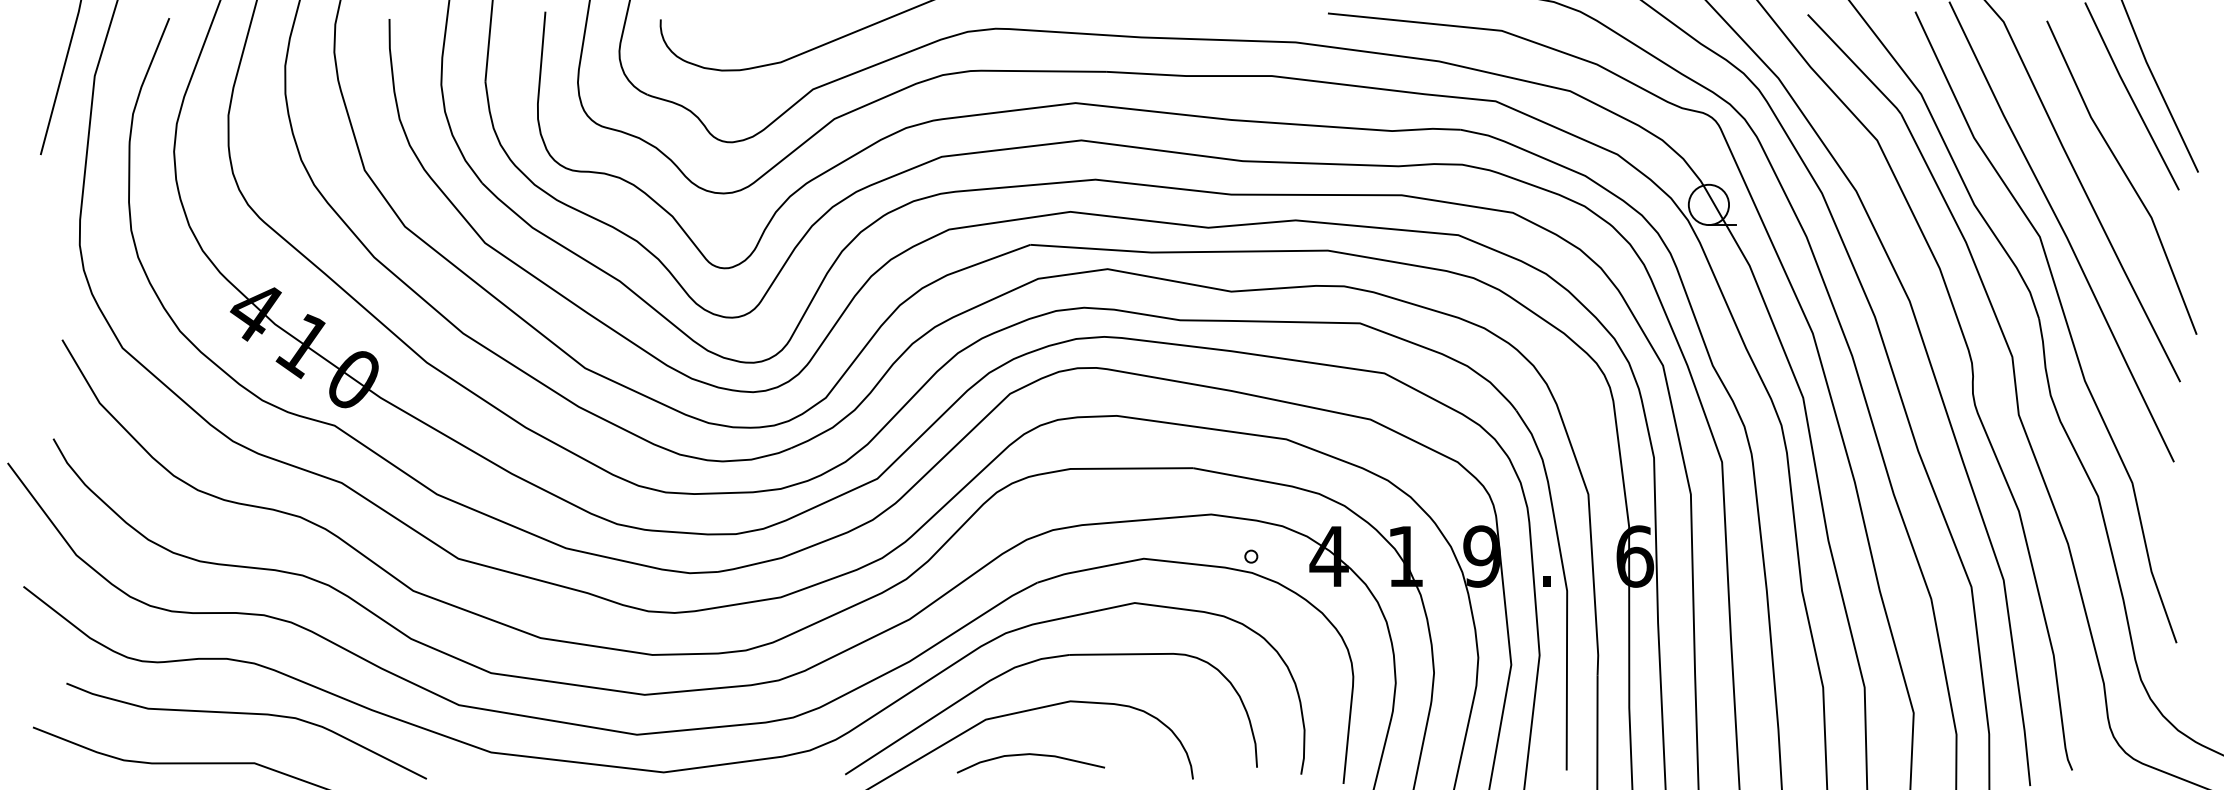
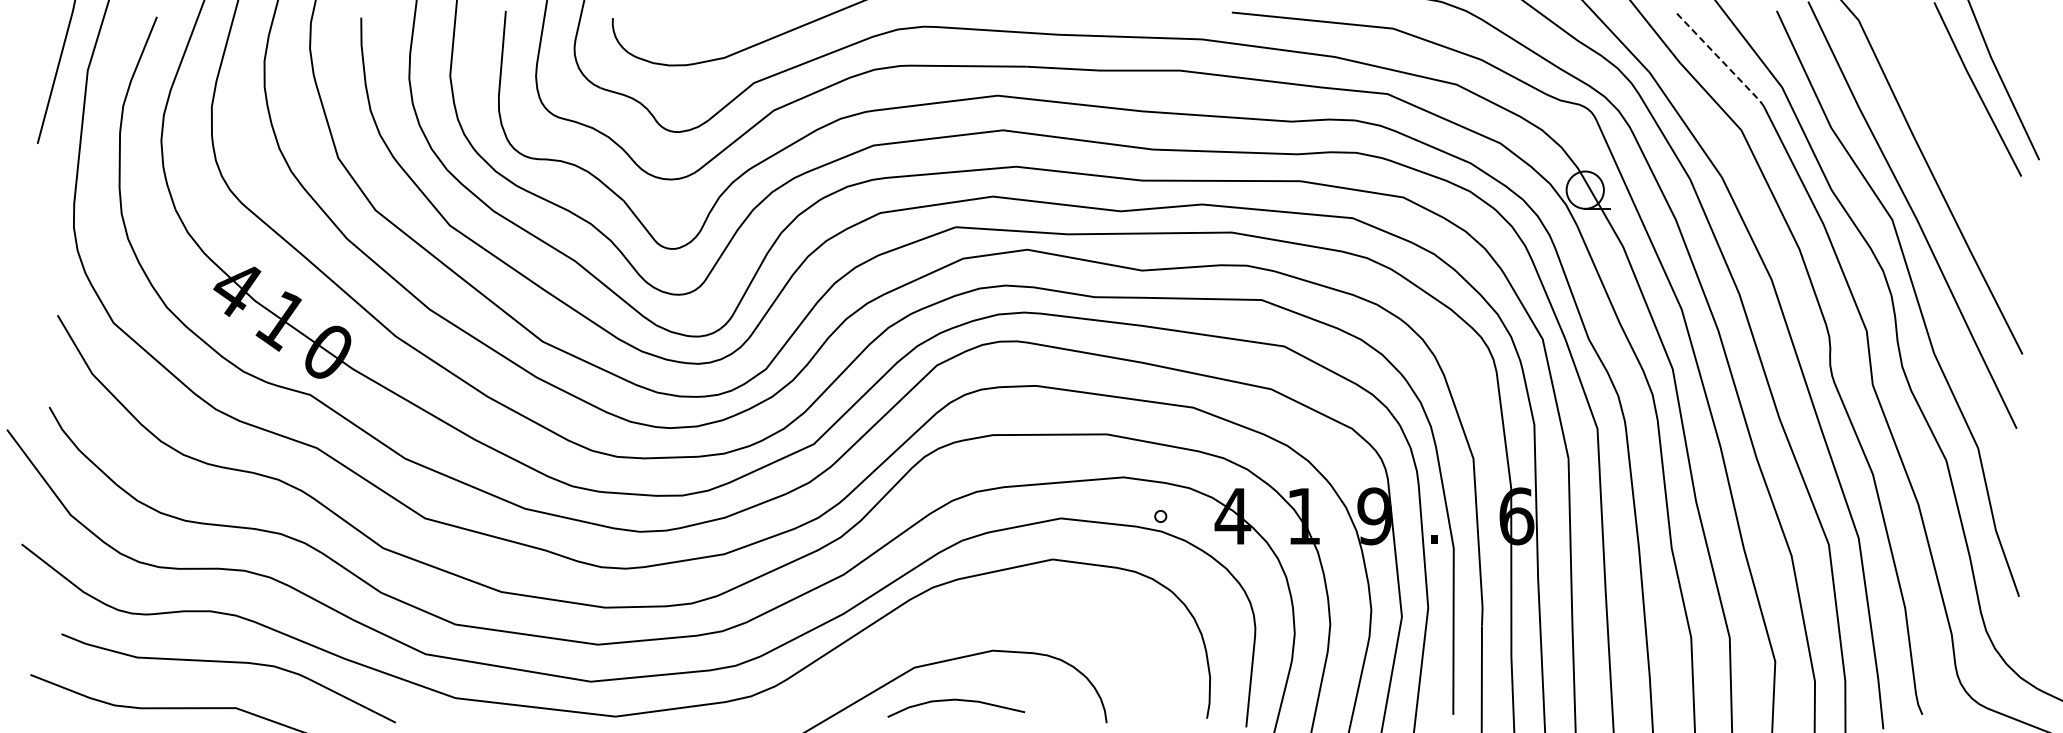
line: (1854, 64) -> (1720, 59), solid -> dashed
line: (2125, 176) -> (1971, 163), removed
part: (1032, 663) -> (957, 615), removed

